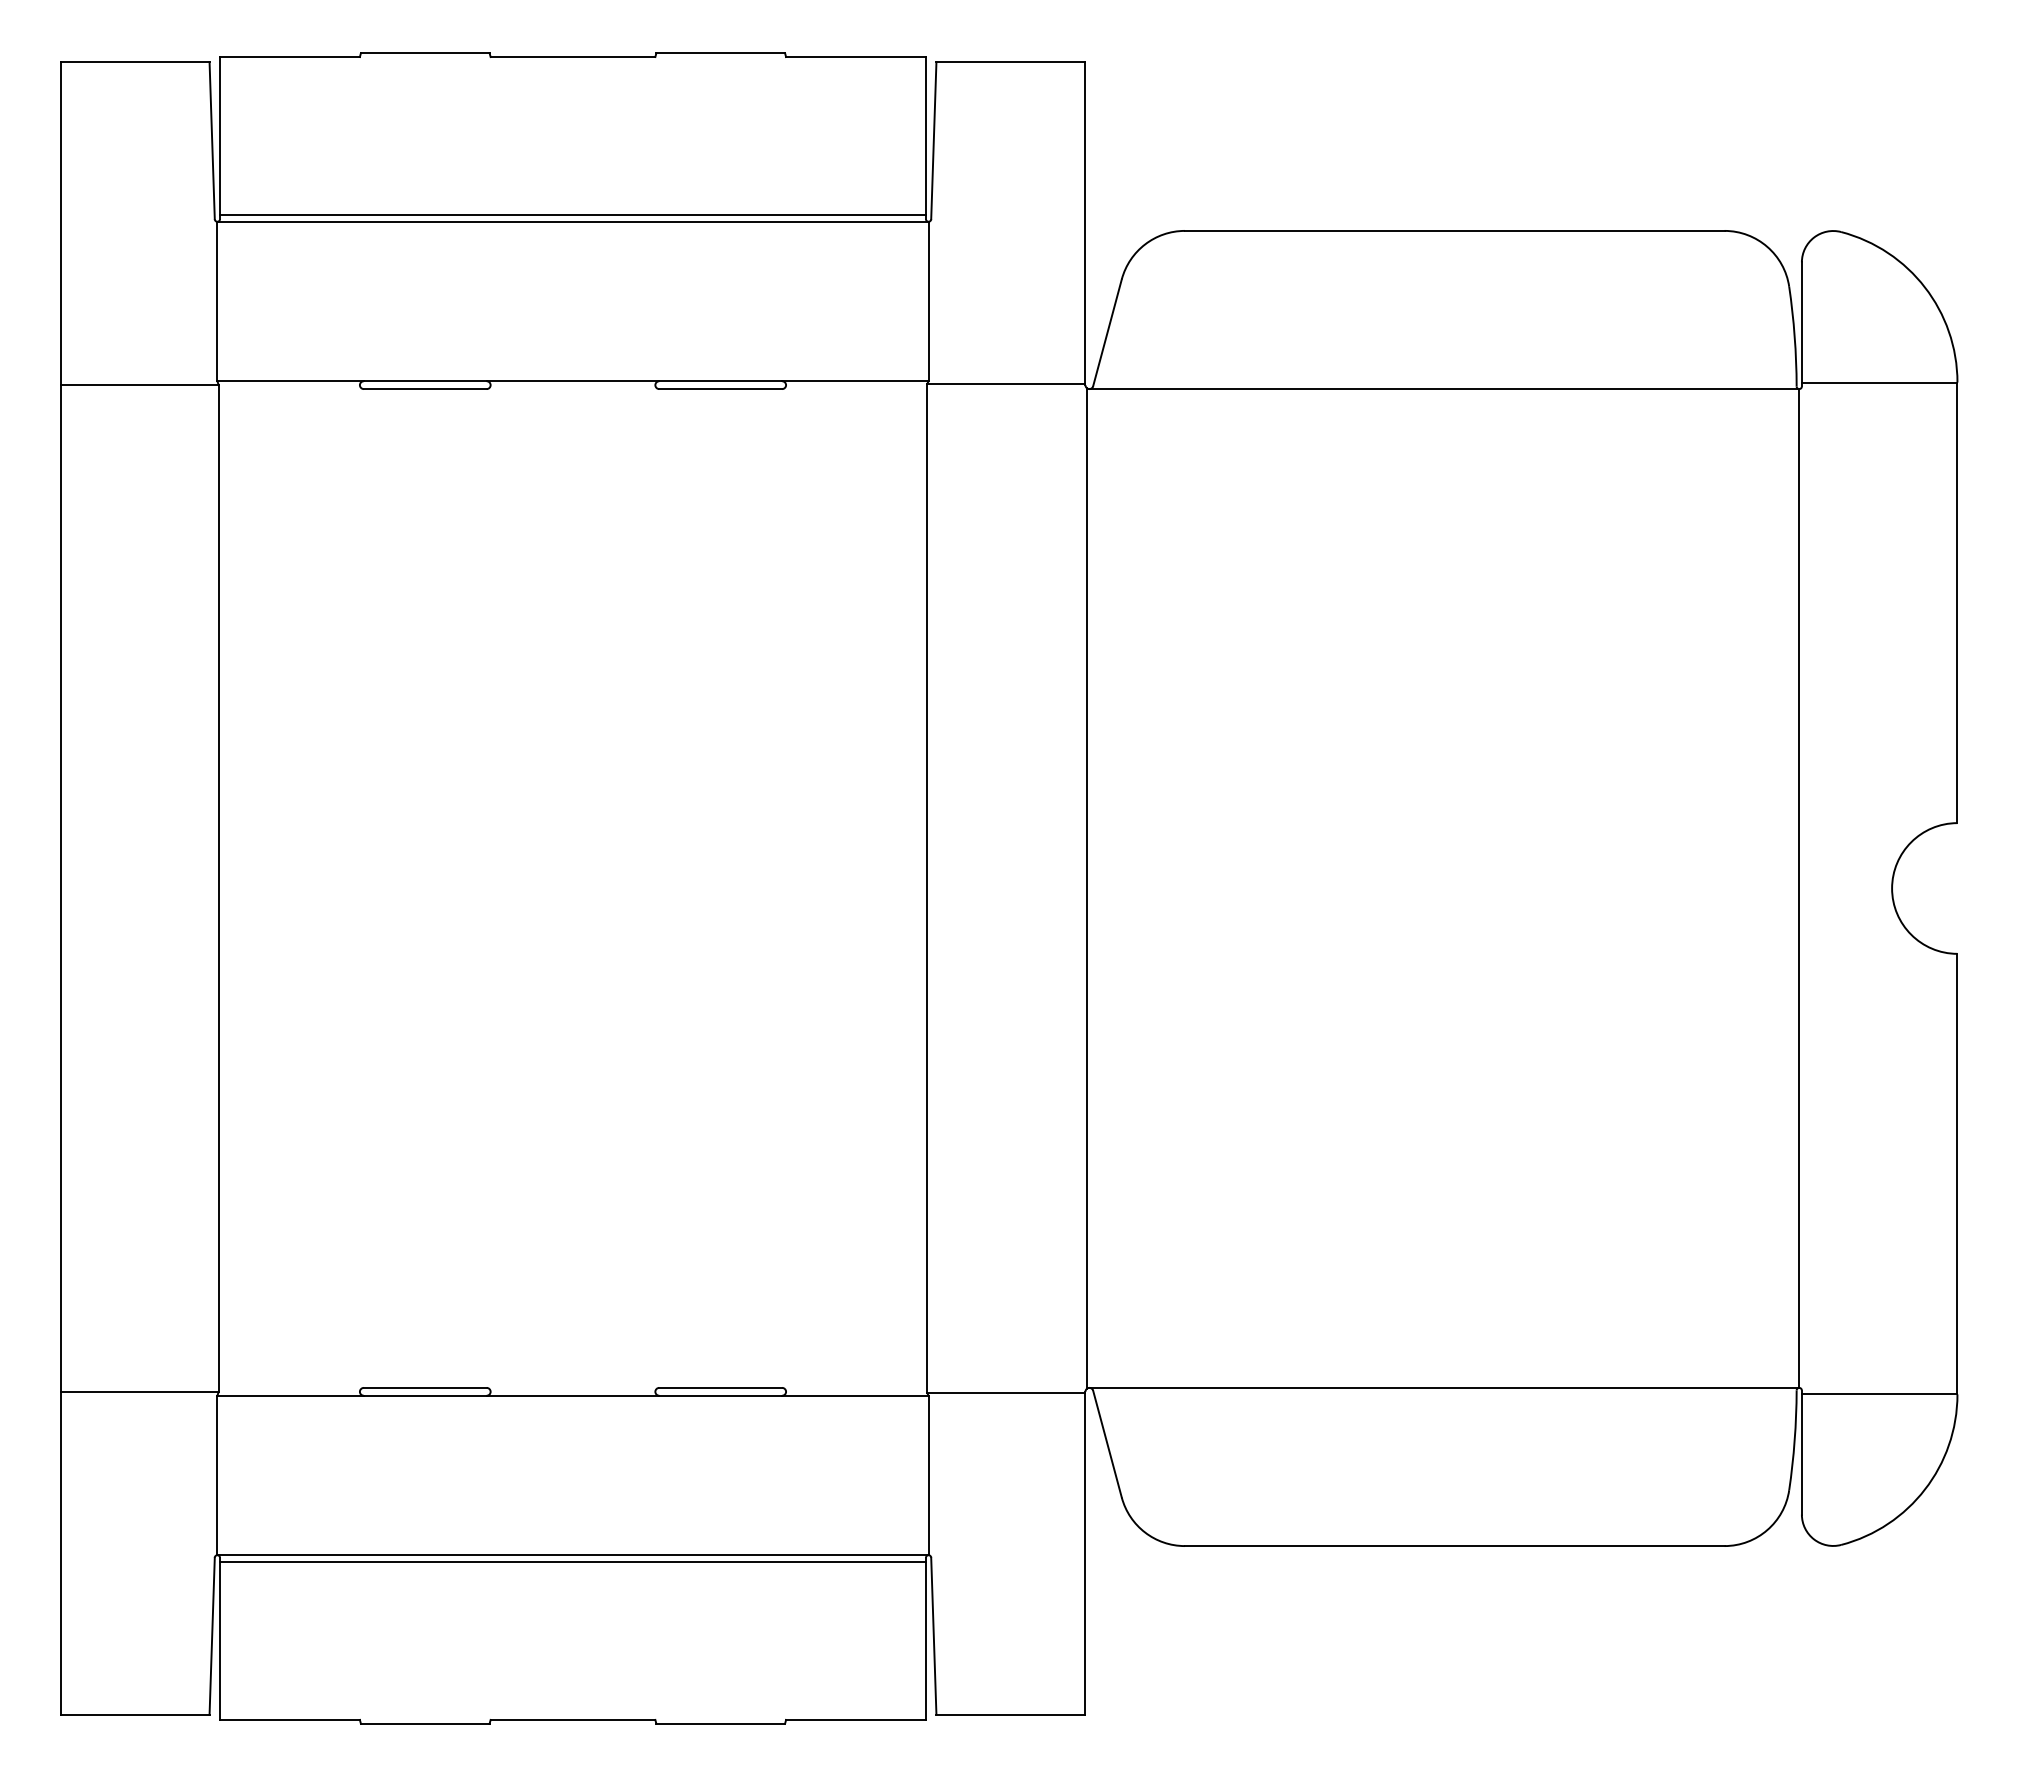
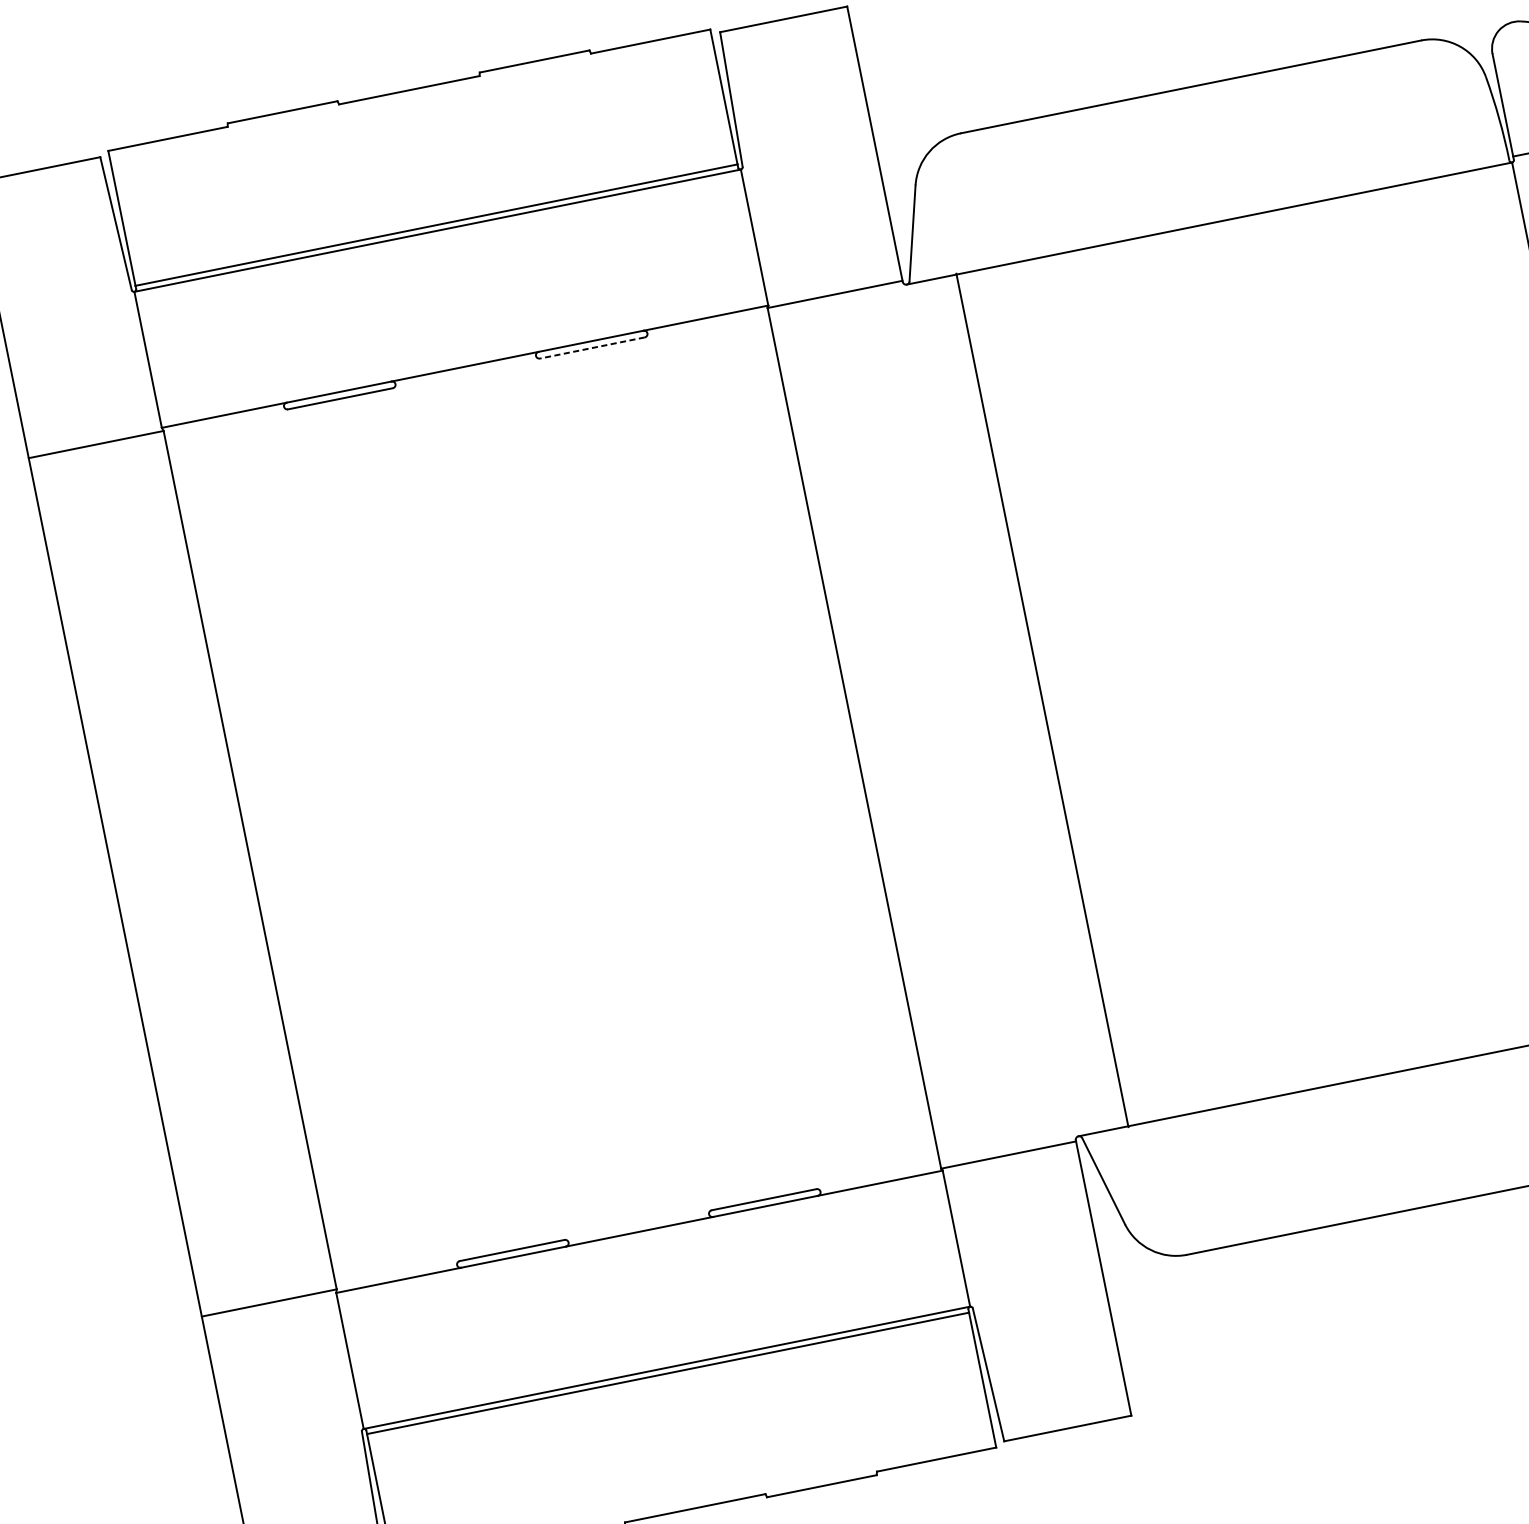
line: (720, 389) -> (592, 348), solid -> dashed
line: (1086, 888) -> (1042, 700), moved

